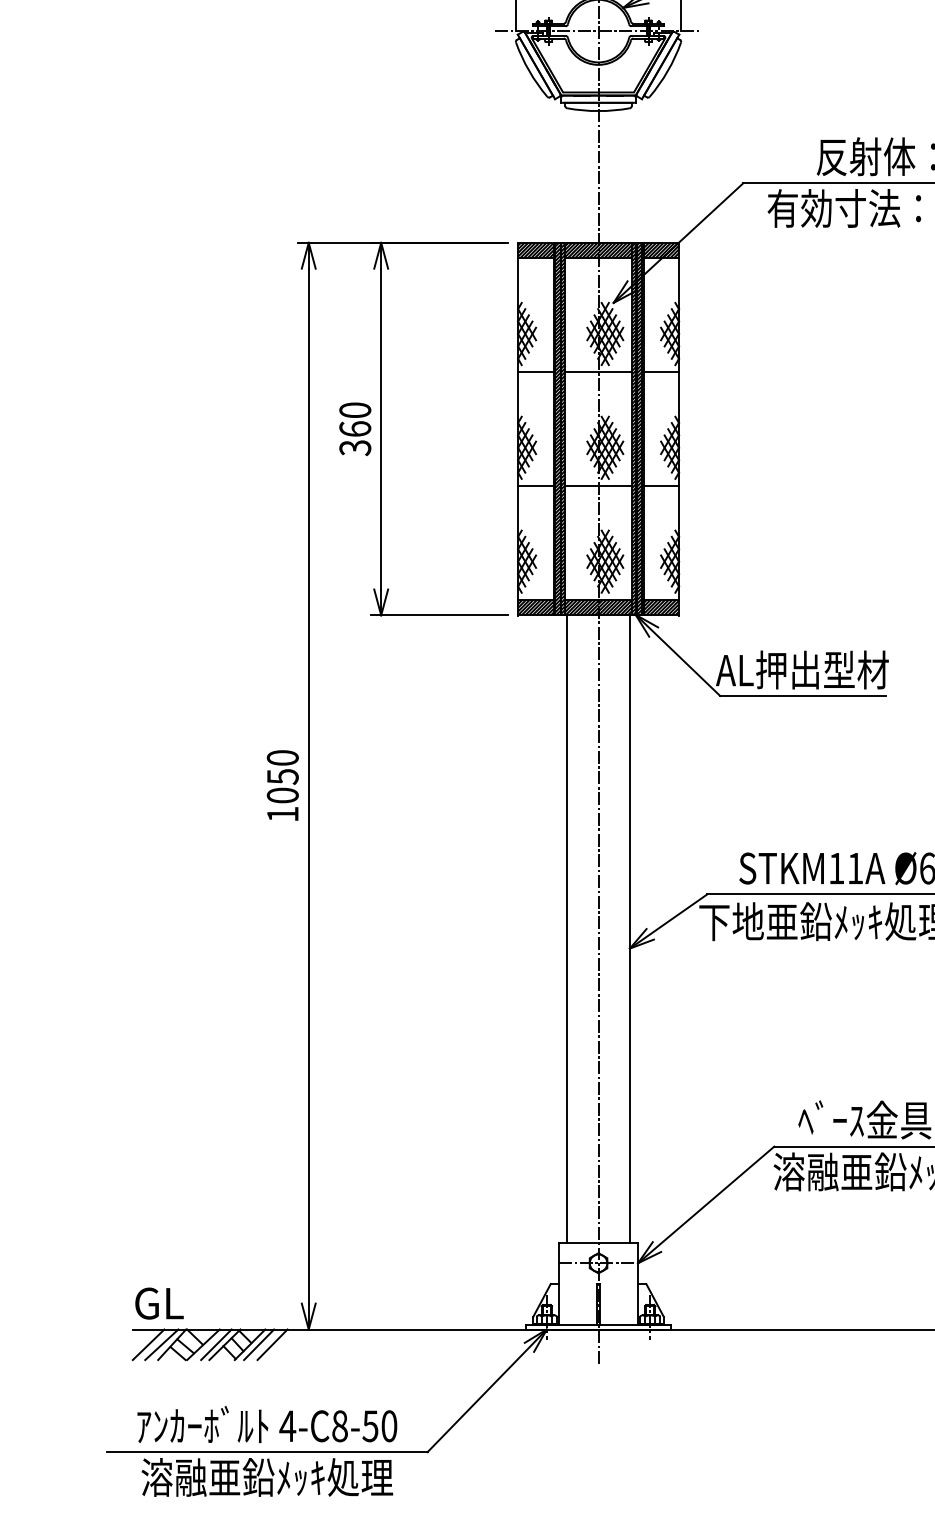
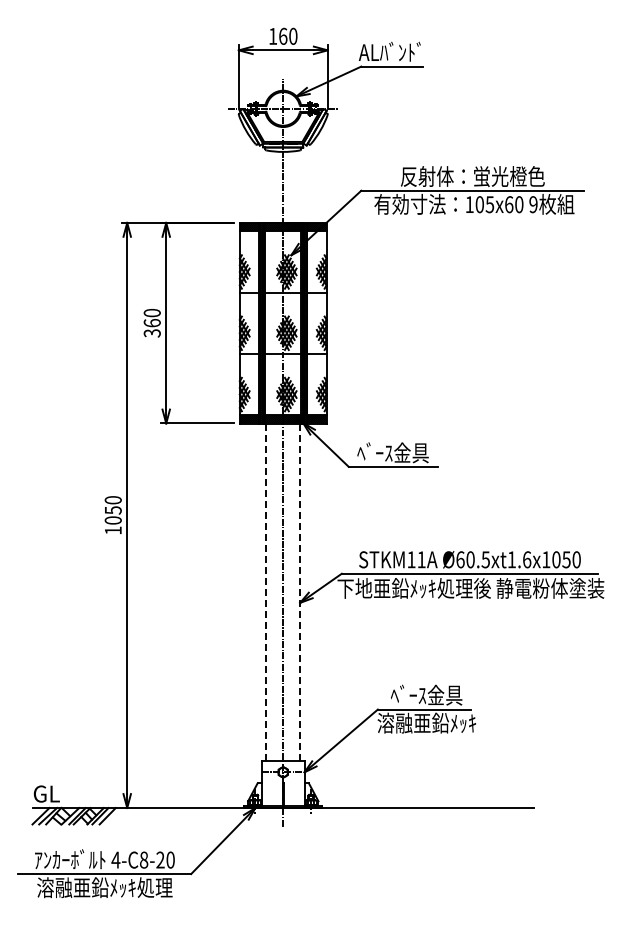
text: (801, 669) -> (392, 452), AL押出型材 -> ﾍﾞｰｽ金具
line: (567, 929) -> (266, 592), solid -> dashed
line: (630, 929) -> (300, 592), solid -> dashed
text: (370, 1425) -> (160, 859), 4-C8-50 -> 4-C8-20

